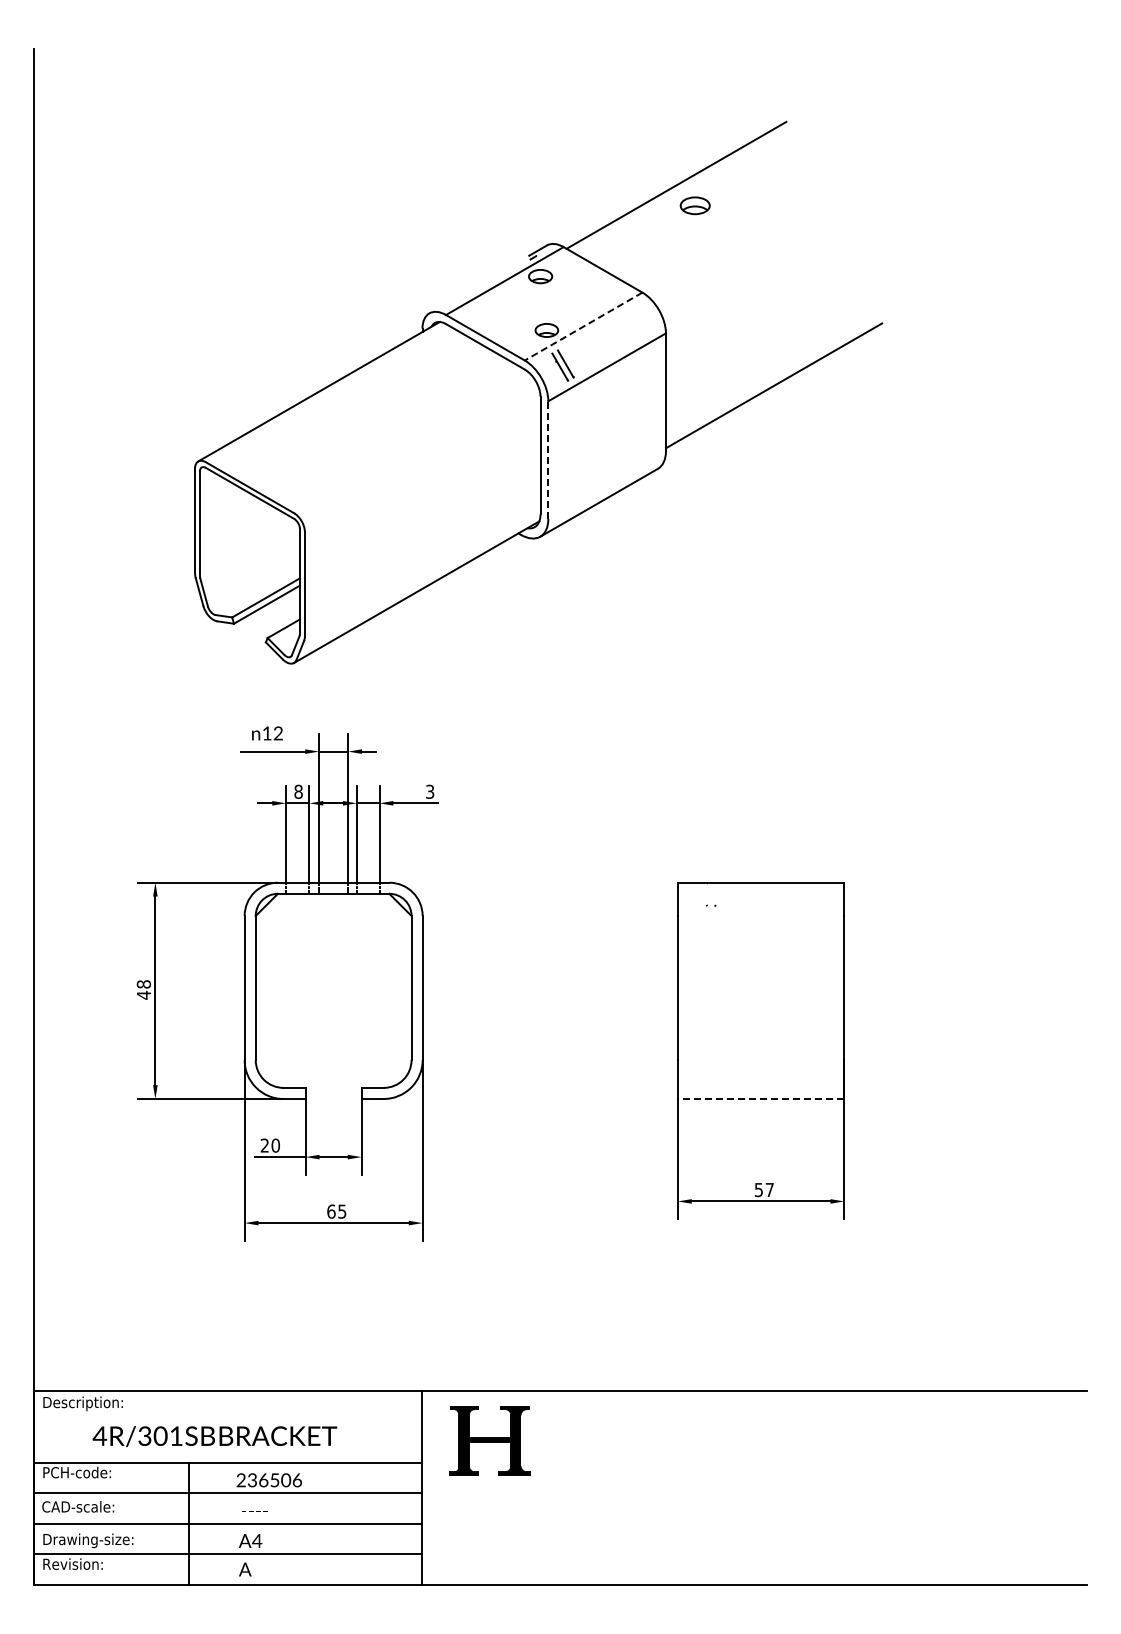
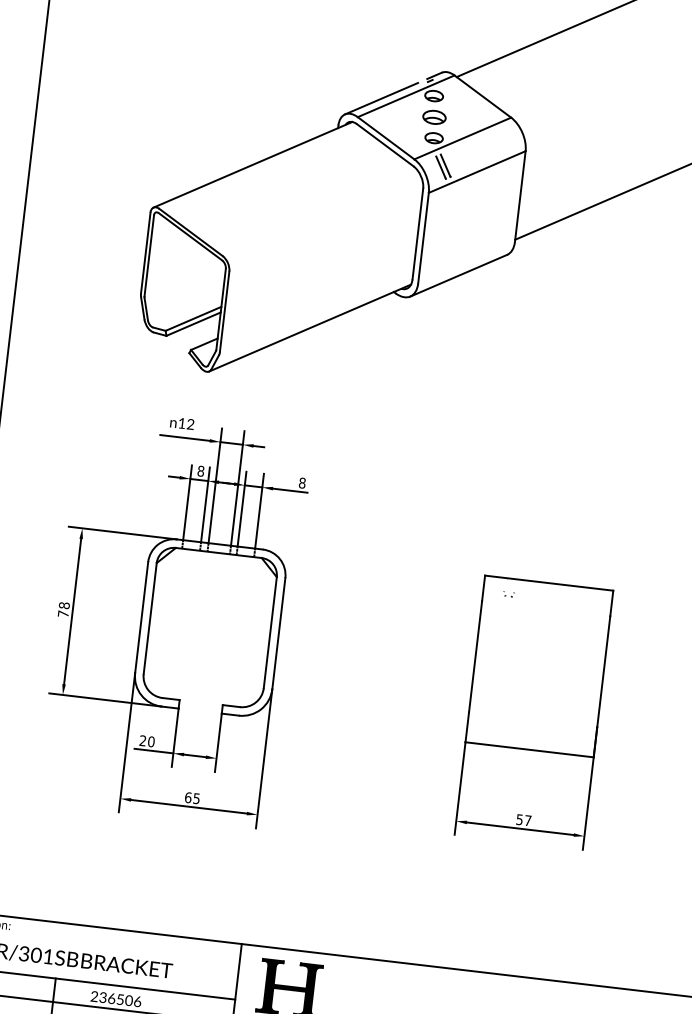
part: (694, 205) -> (433, 117), moved
line: (473, 287) -> (381, 98), added
line: (583, 326) -> (462, 138), dashed -> solid
line: (548, 460) -> (423, 238), dashed -> solid
text: (430, 791) -> (302, 482), 3 -> 8
text: (143, 994) -> (63, 613), 48 -> 78
line: (760, 1098) -> (529, 749), dashed -> solid

